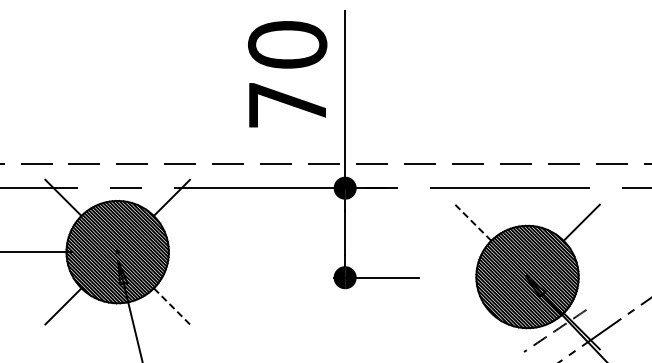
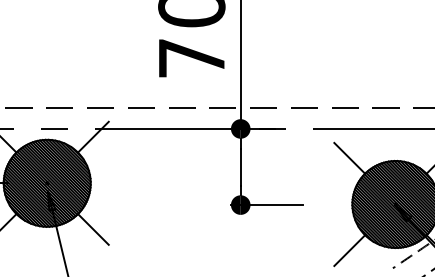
line: (473, 222) -> (349, 158), dashed -> solid
line: (171, 306) -> (93, 229), dashed -> solid
line: (473, 331) -> (349, 250), added

